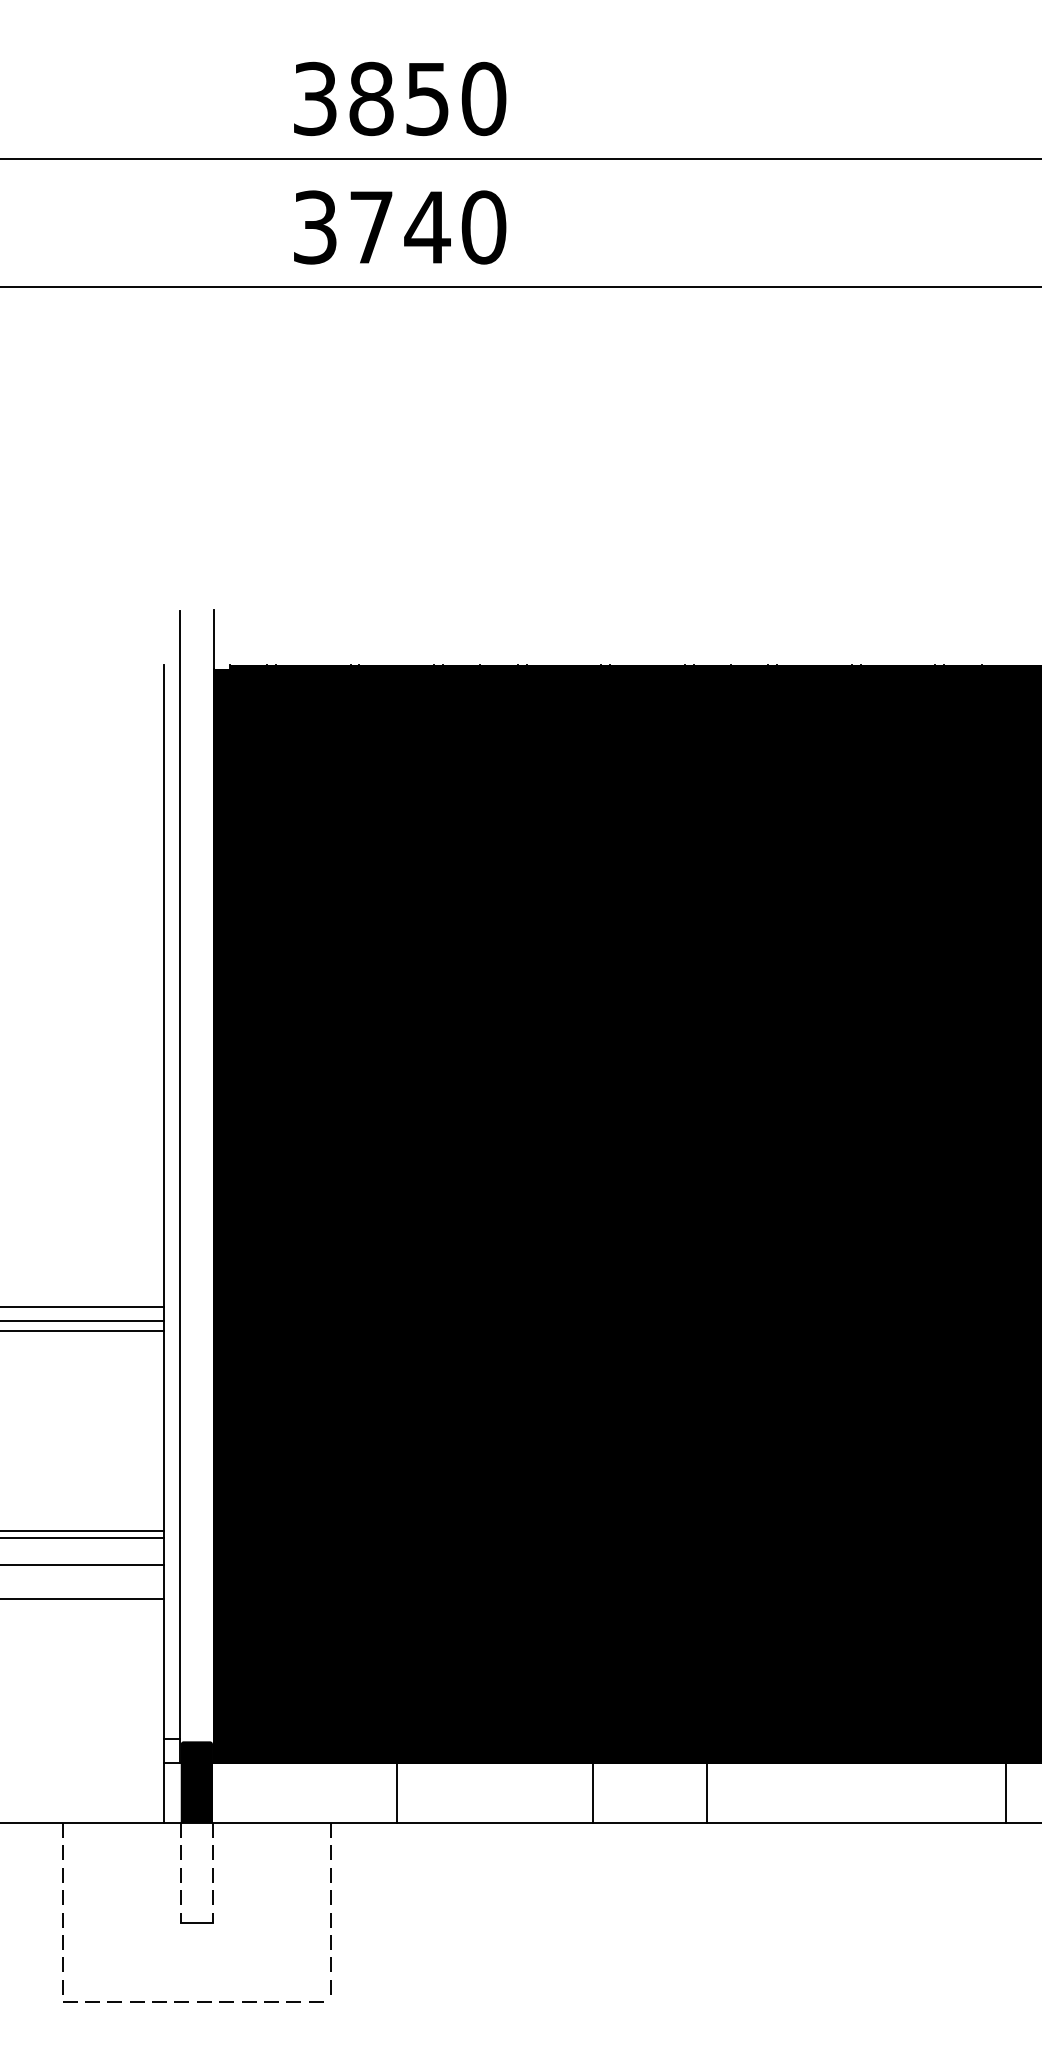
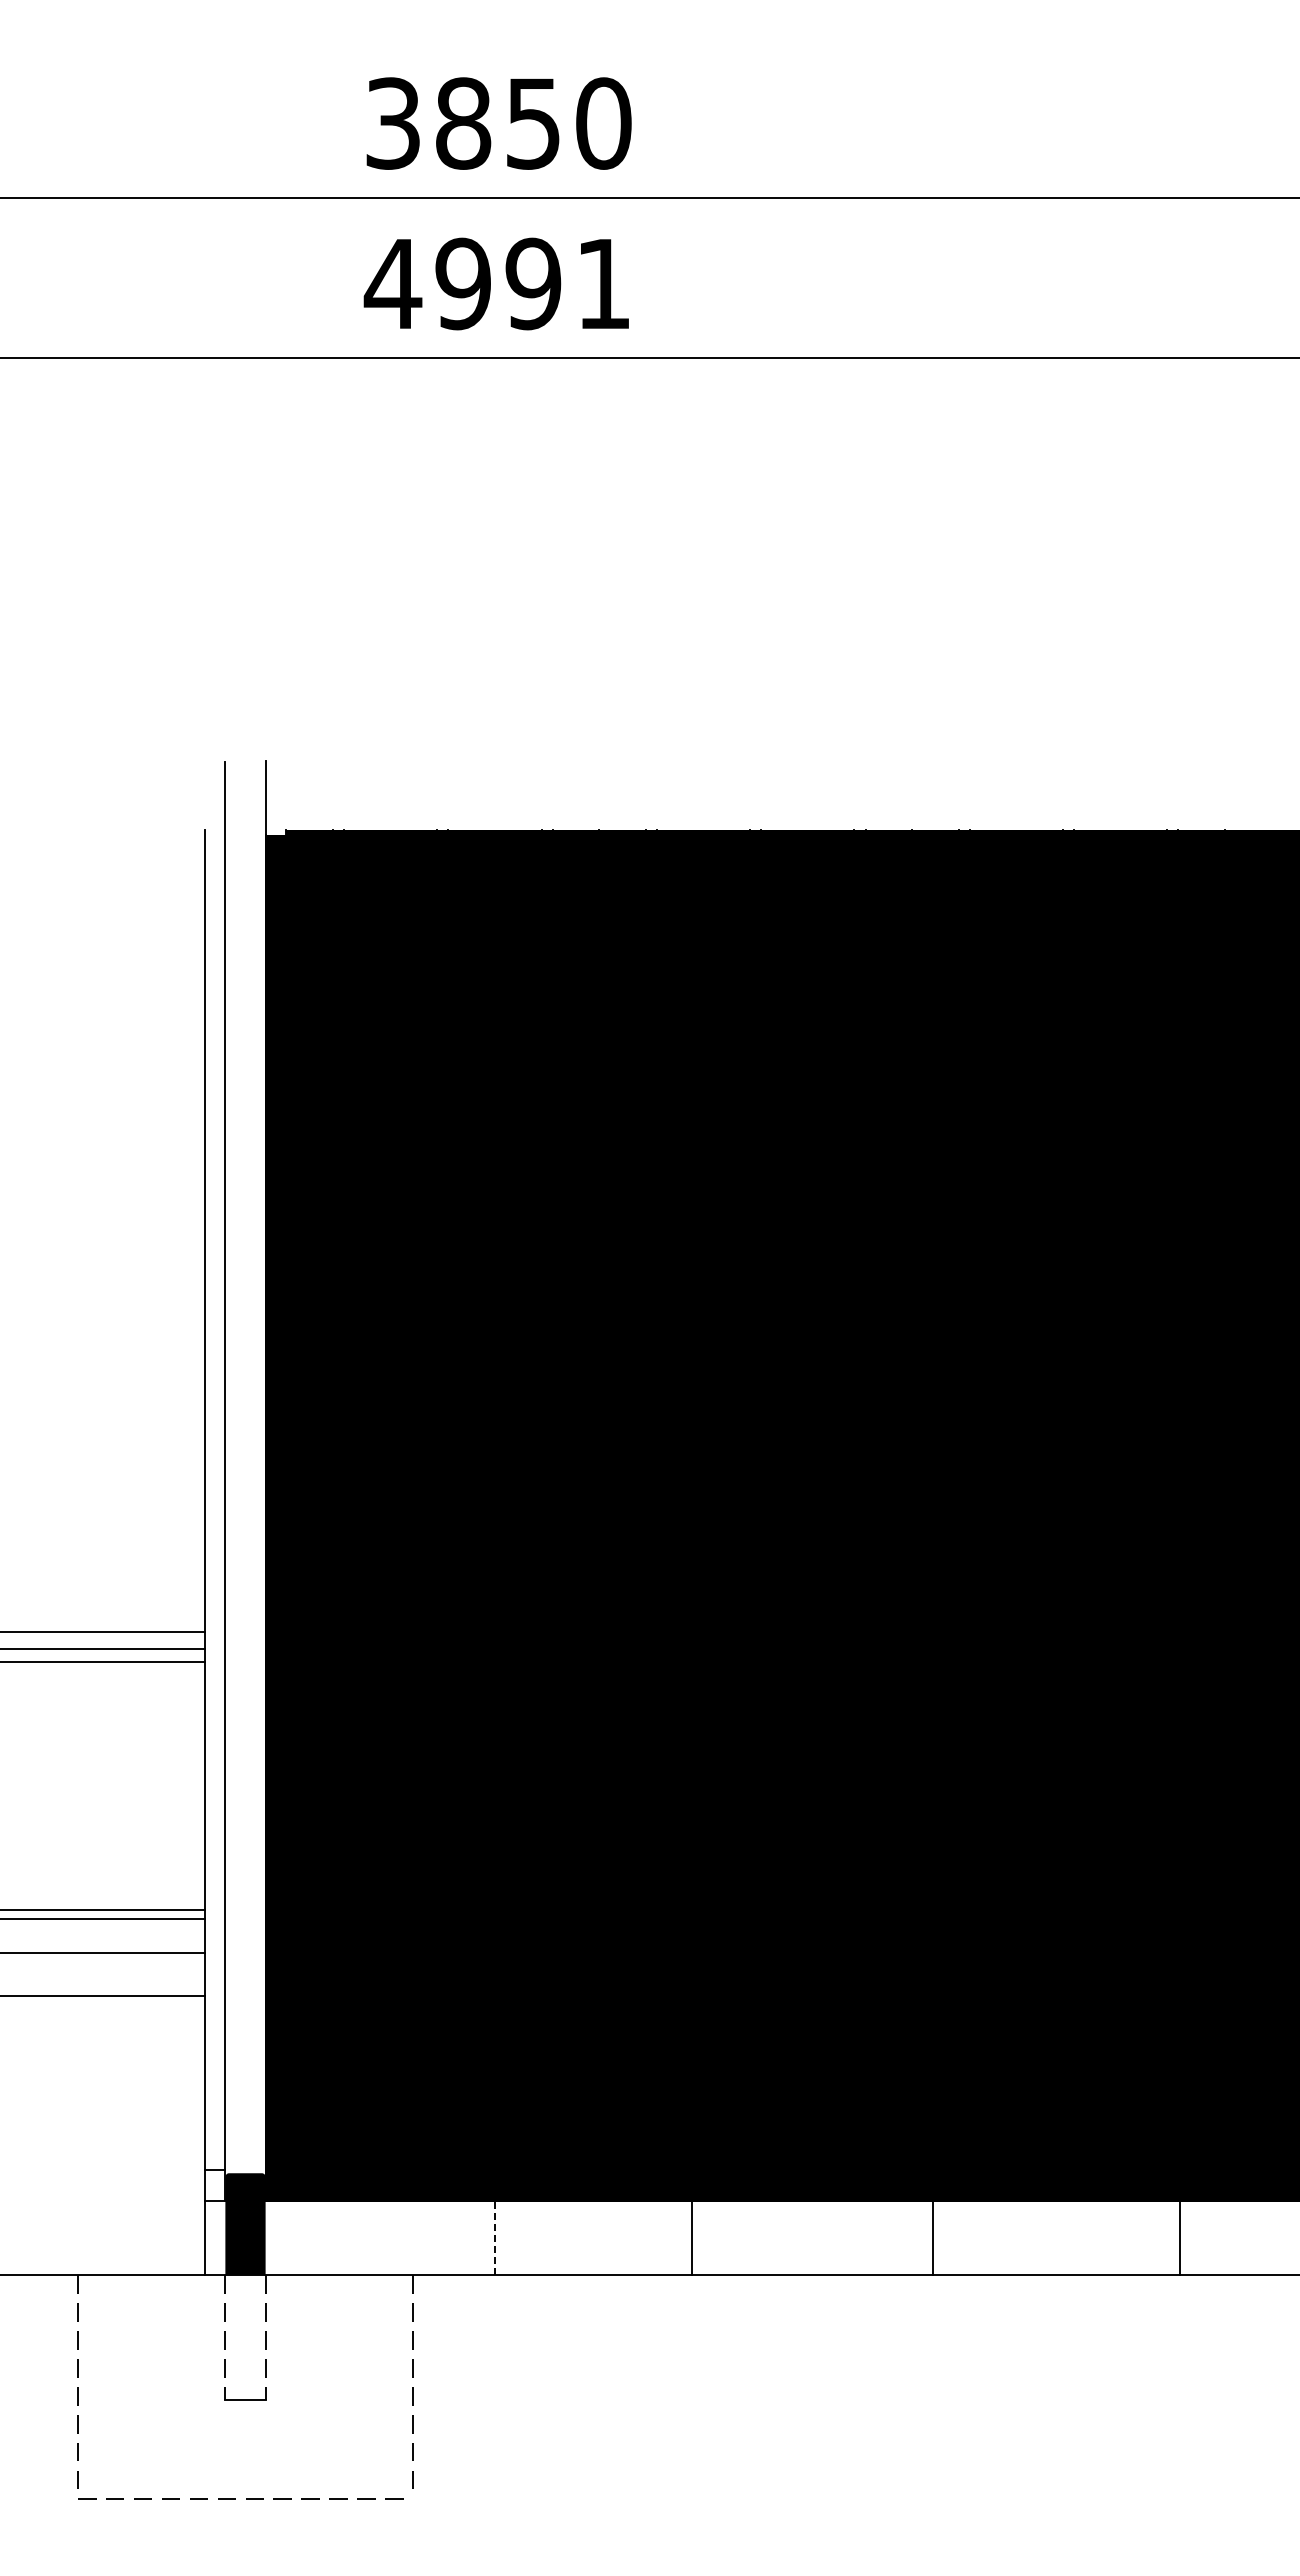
text: (398, 227) -> (497, 283), 3740 -> 4991
line: (396, 1792) -> (494, 2237), solid -> dashed
line: (593, 1792) -> (692, 2237), moved
line: (706, 1792) -> (932, 2237), moved
line: (1006, 1792) -> (1180, 2237), moved

